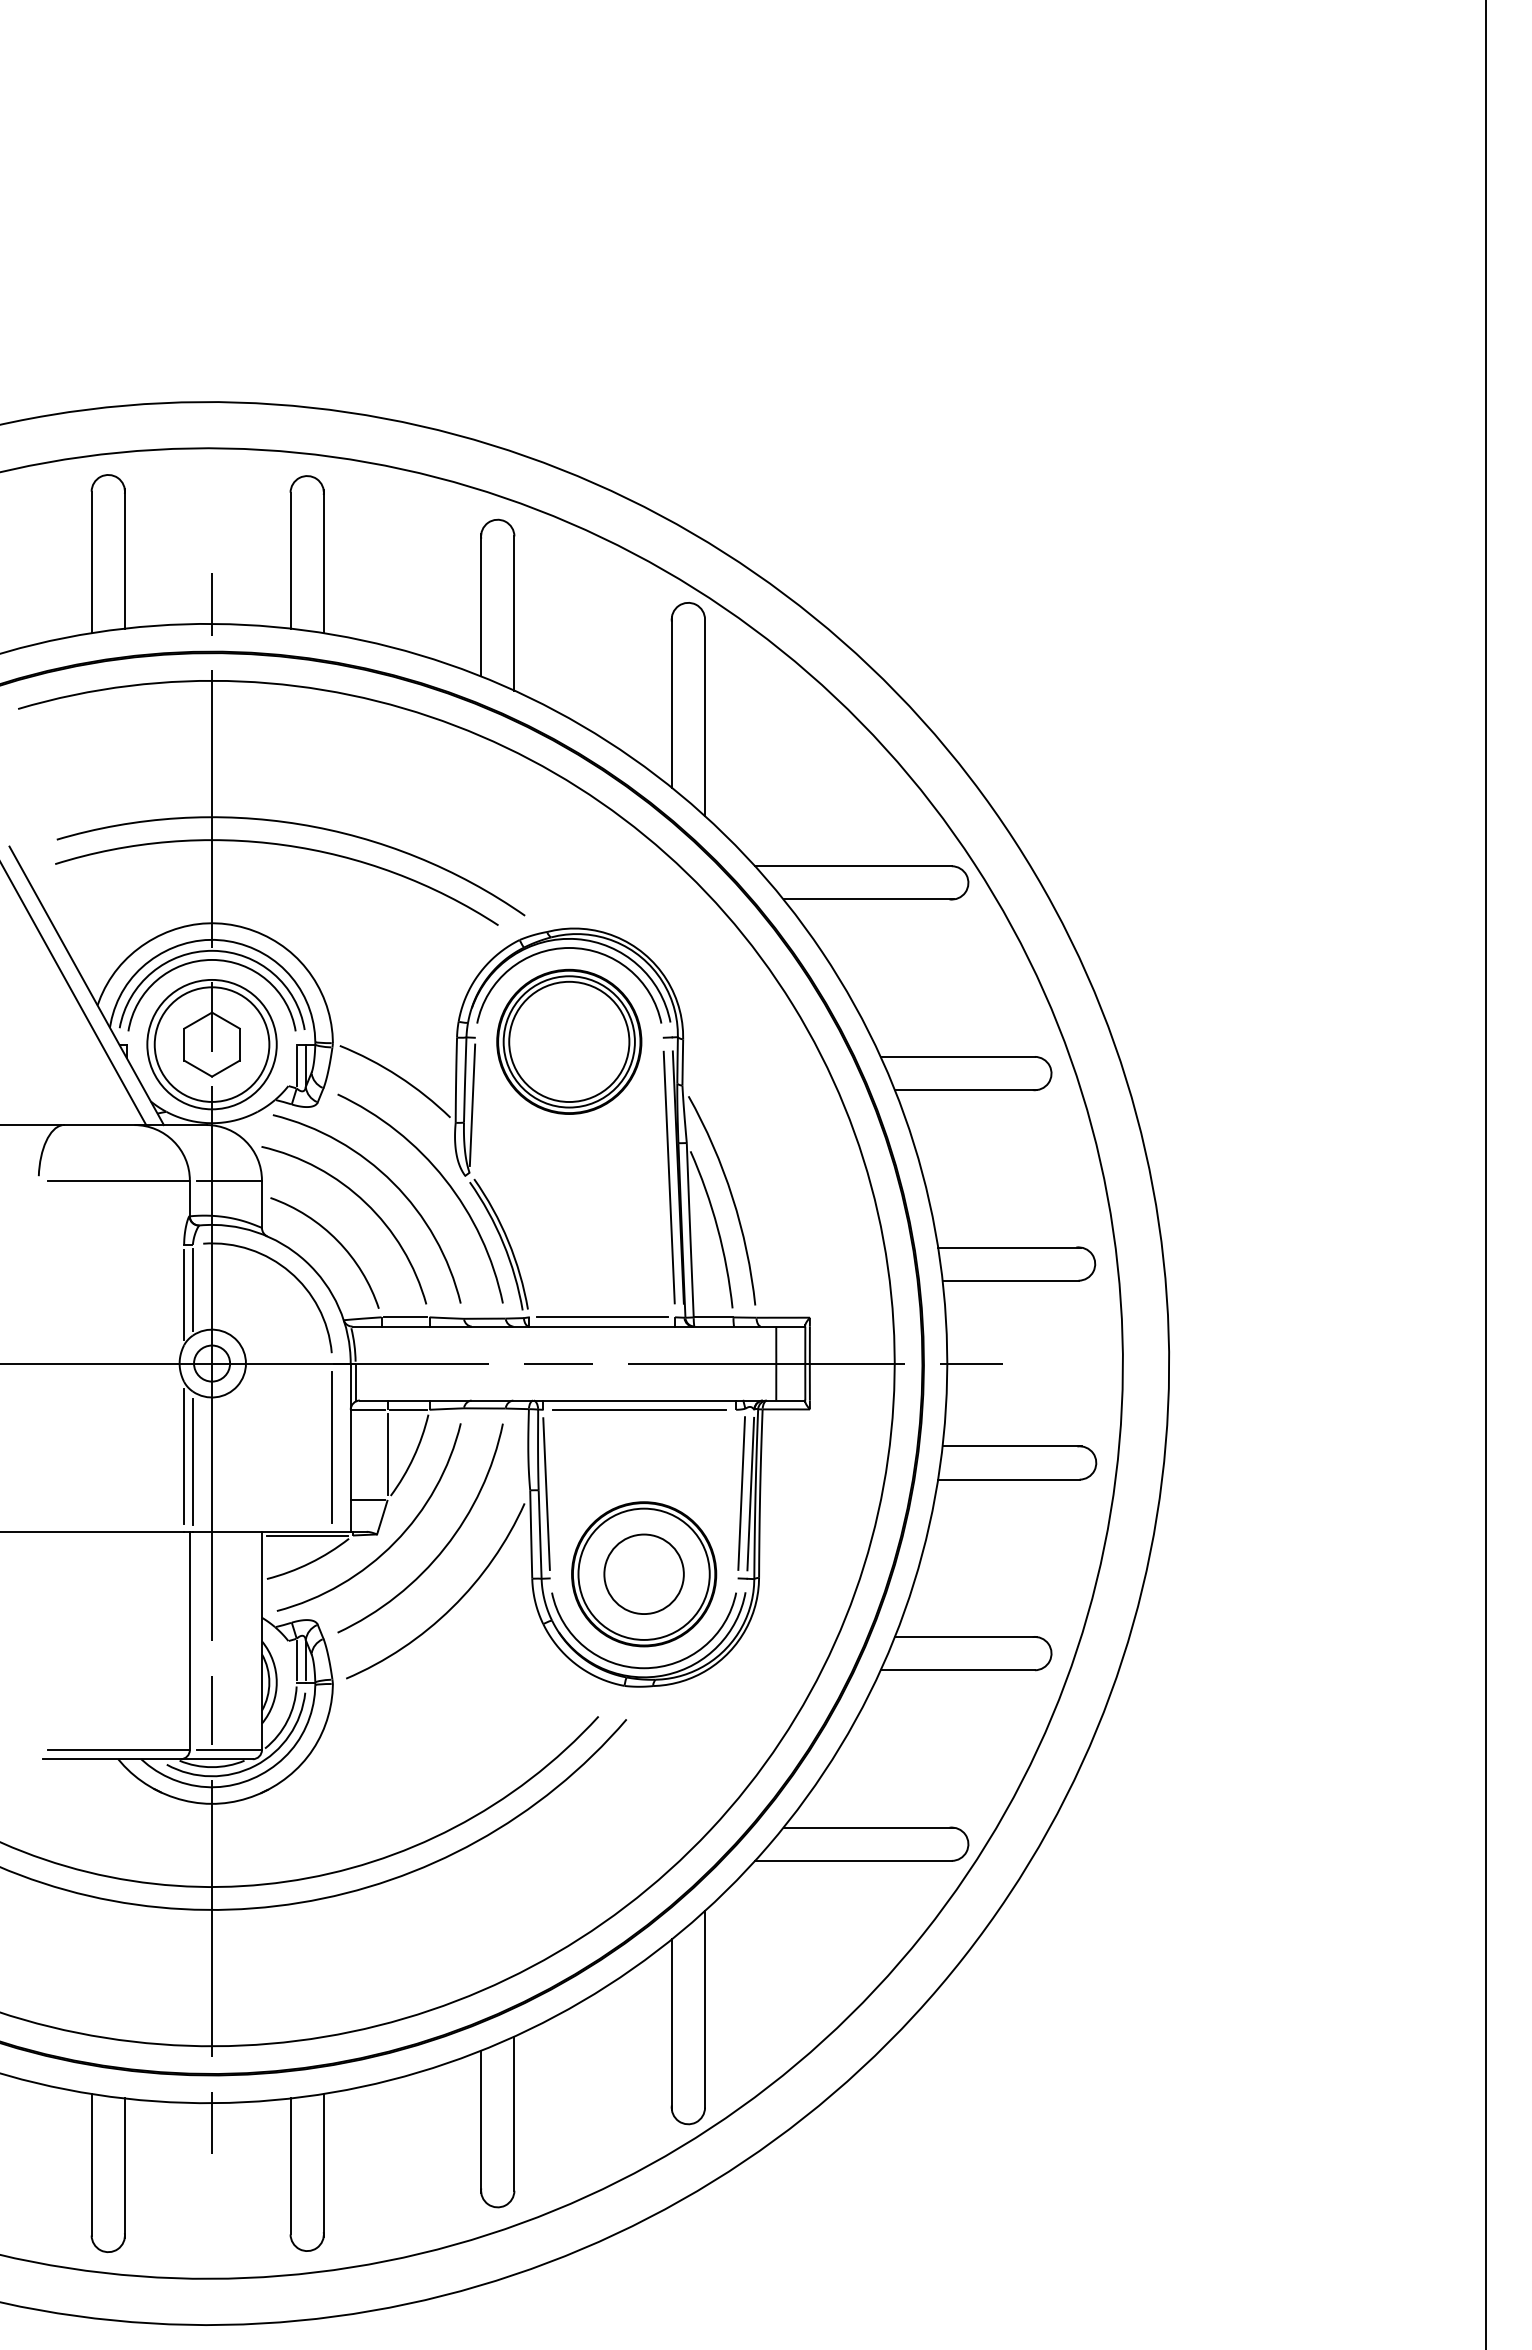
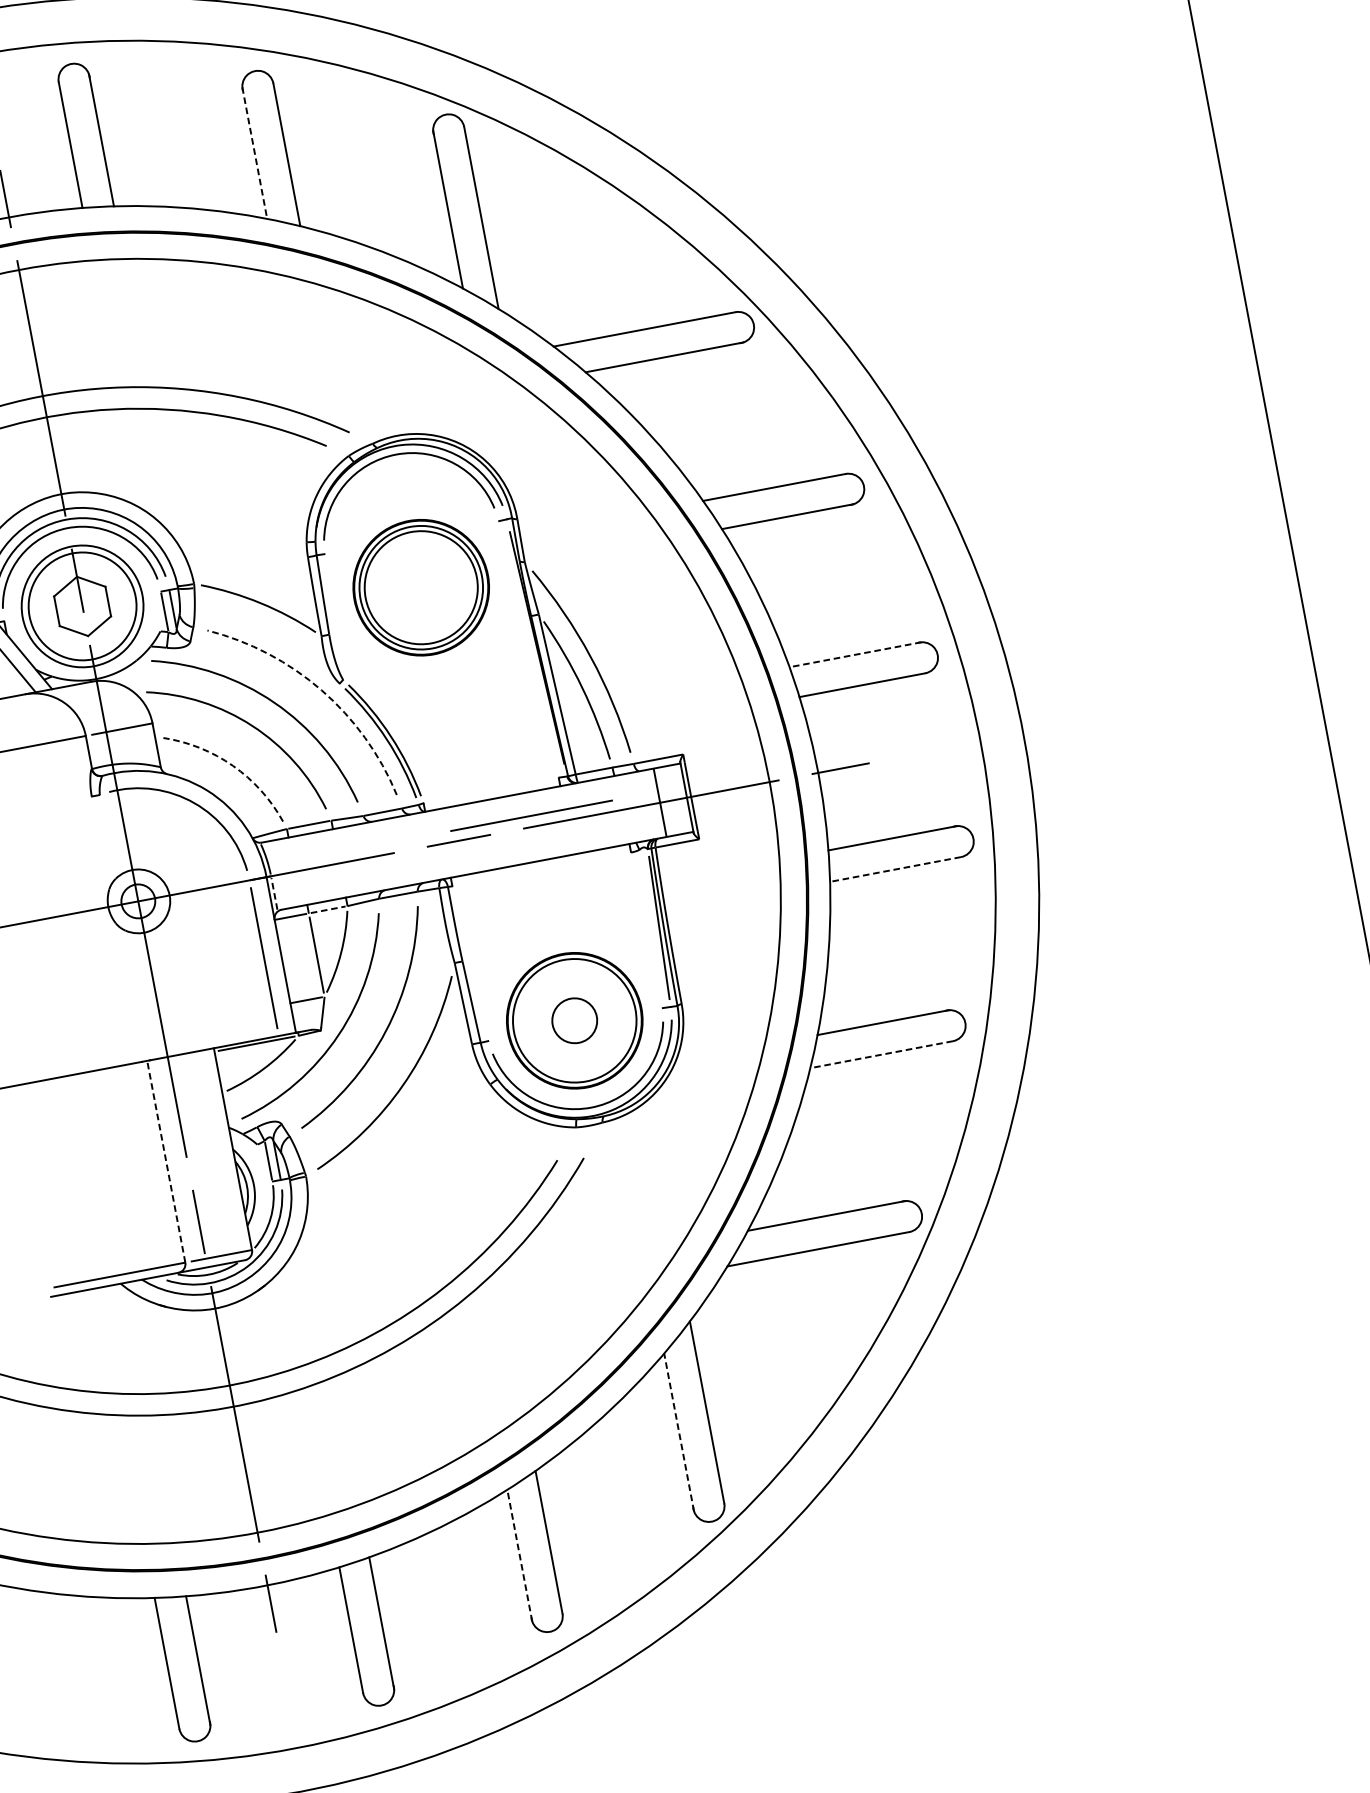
line: (481, 605) -> (255, 153), solid -> dashed
part: (569, 1041) -> (421, 587), moved
line: (472, 1104) -> (333, 616), removed
line: (668, 1177) -> (527, 649), removed
arc: (445, 1179) -> (322, 690), solid -> dashed
arc: (337, 1240) -> (232, 765), solid -> dashed
line: (1008, 1247) -> (854, 654), solid -> dashed
line: (192, 1290) -> (107, 837), removed
line: (184, 1294) -> (100, 842), removed
line: (602, 1317) -> (491, 790), removed
line: (355, 1382) -> (274, 893), solid -> dashed
line: (408, 1409) -> (328, 909), solid -> dashed
line: (639, 1409) -> (531, 815), moved
line: (184, 1456) -> (129, 992), removed
line: (192, 1461) -> (137, 995), removed
line: (1008, 1479) -> (895, 869), solid -> dashed
line: (546, 1493) -> (470, 963), removed
line: (741, 1493) -> (650, 929), removed
circle: (643, 1574) -> (574, 1021), size x0.6
line: (189, 1640) -> (165, 1161), solid -> dashed
line: (957, 1670) -> (881, 1054), solid -> dashed
line: (671, 2024) -> (678, 1432), solid -> dashed
line: (481, 2121) -> (519, 1555), solid -> dashed

